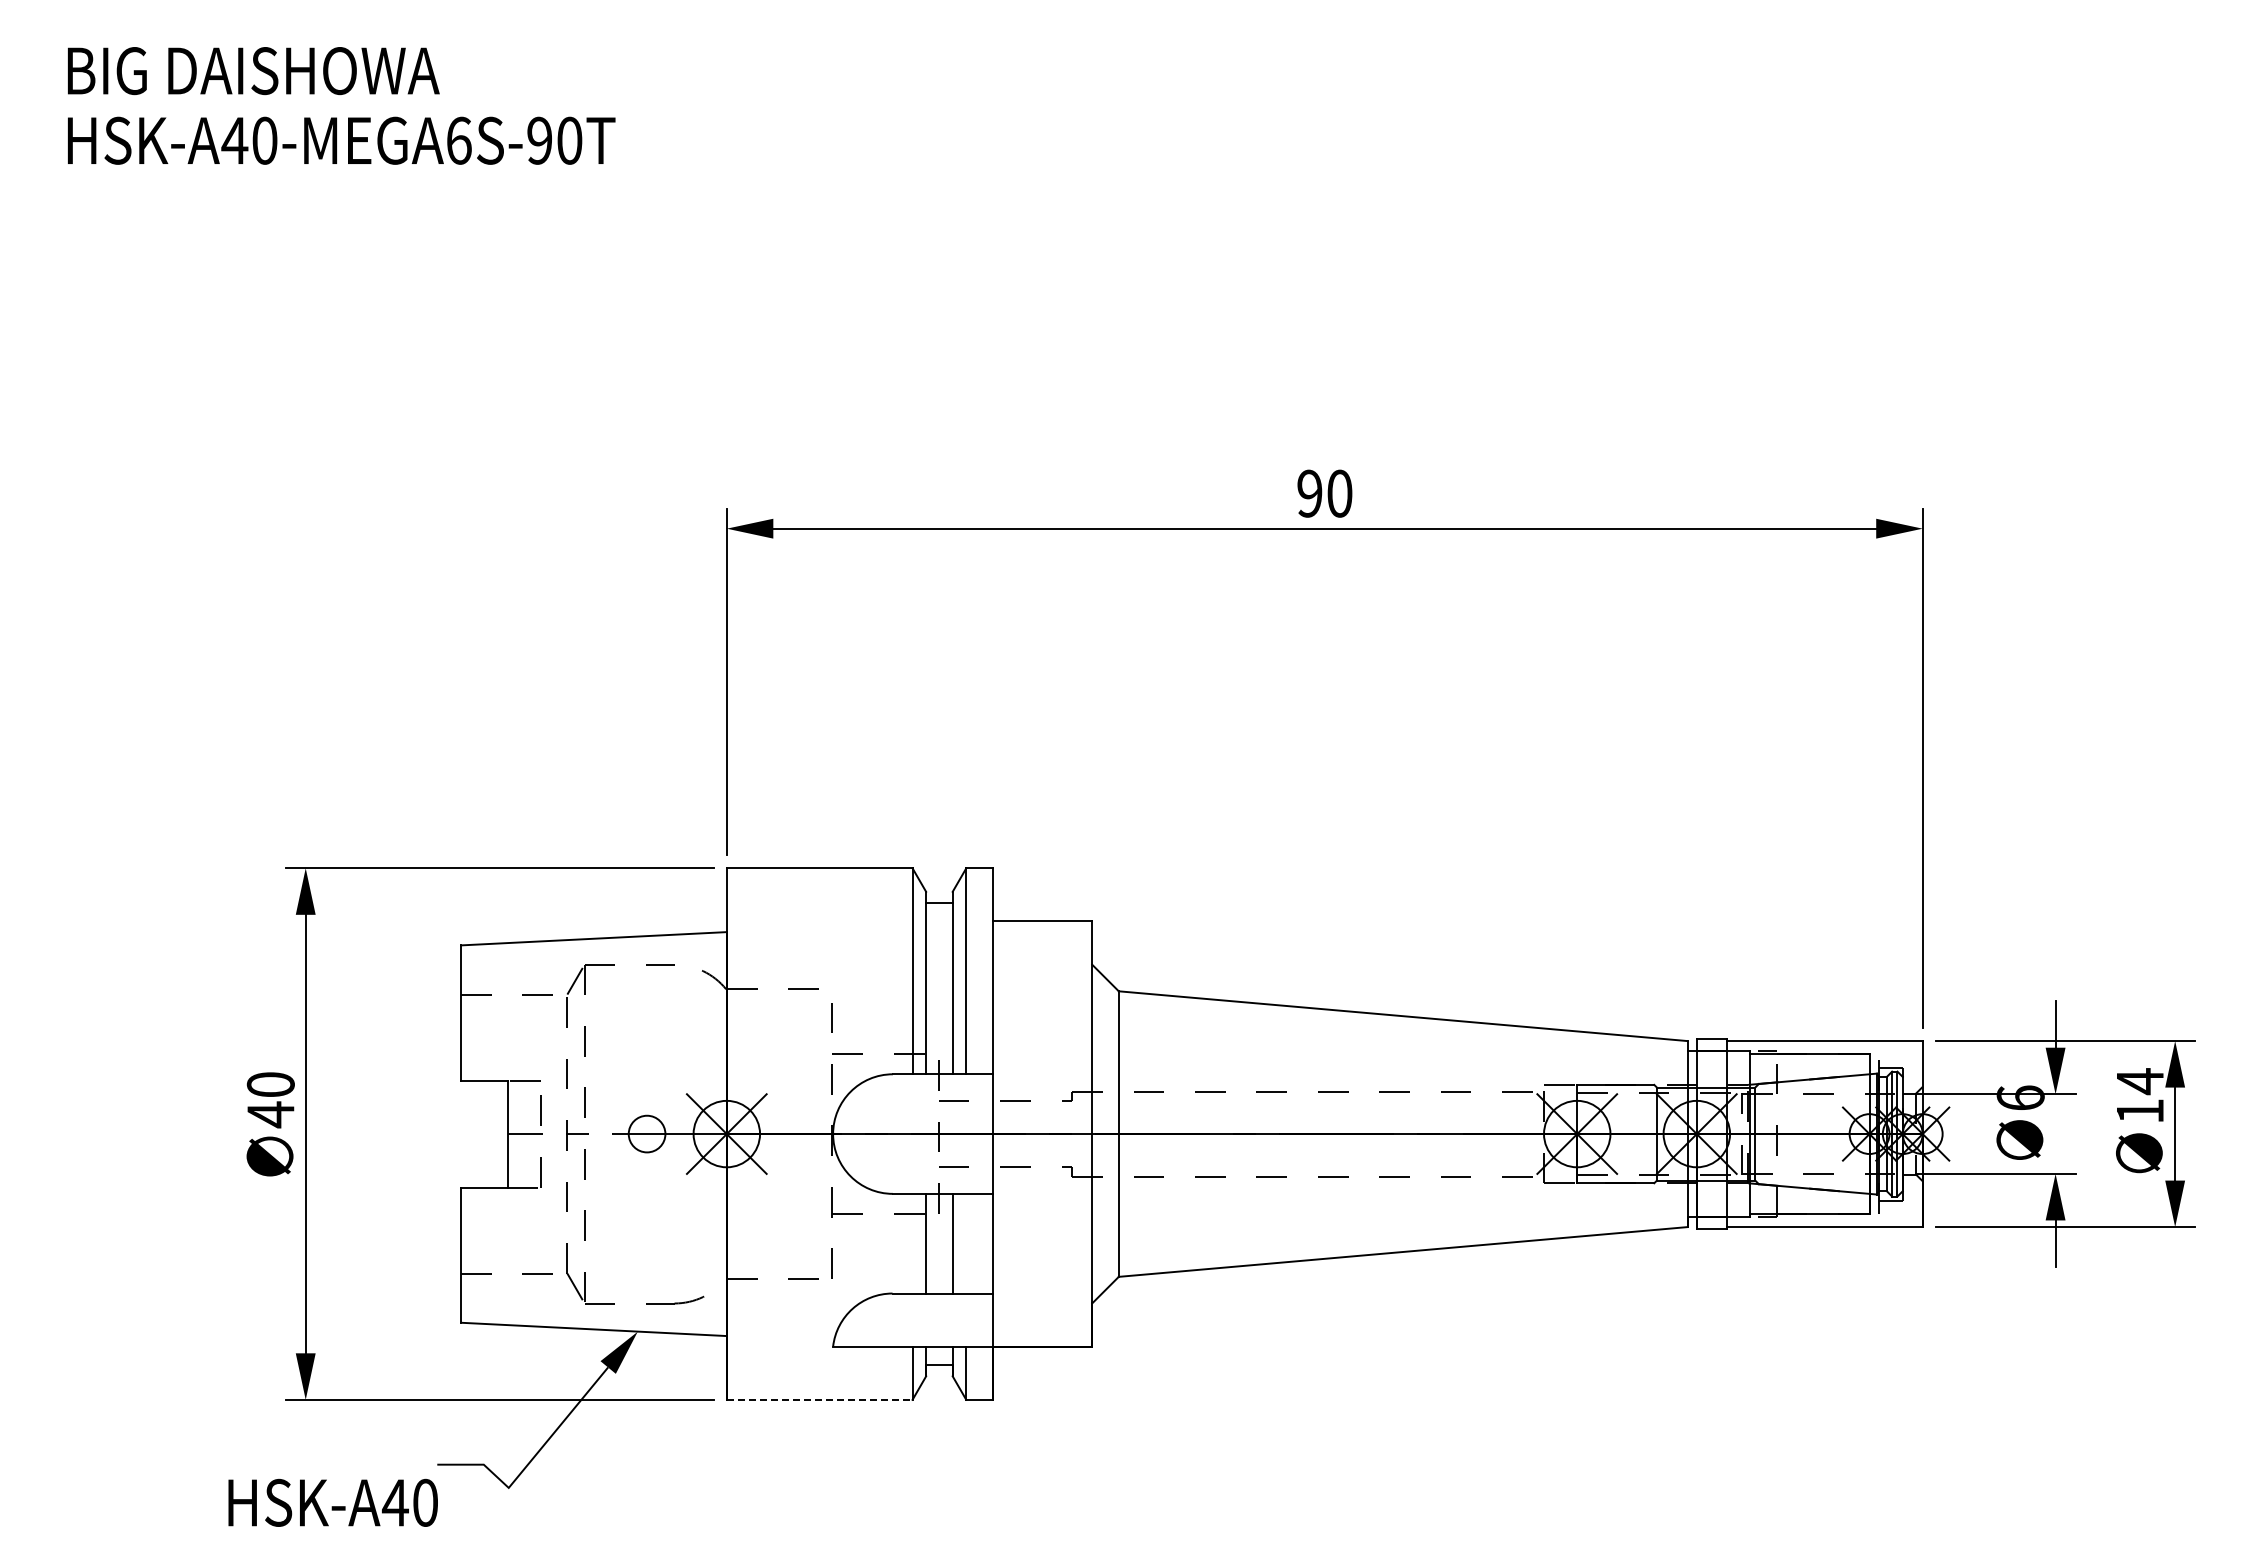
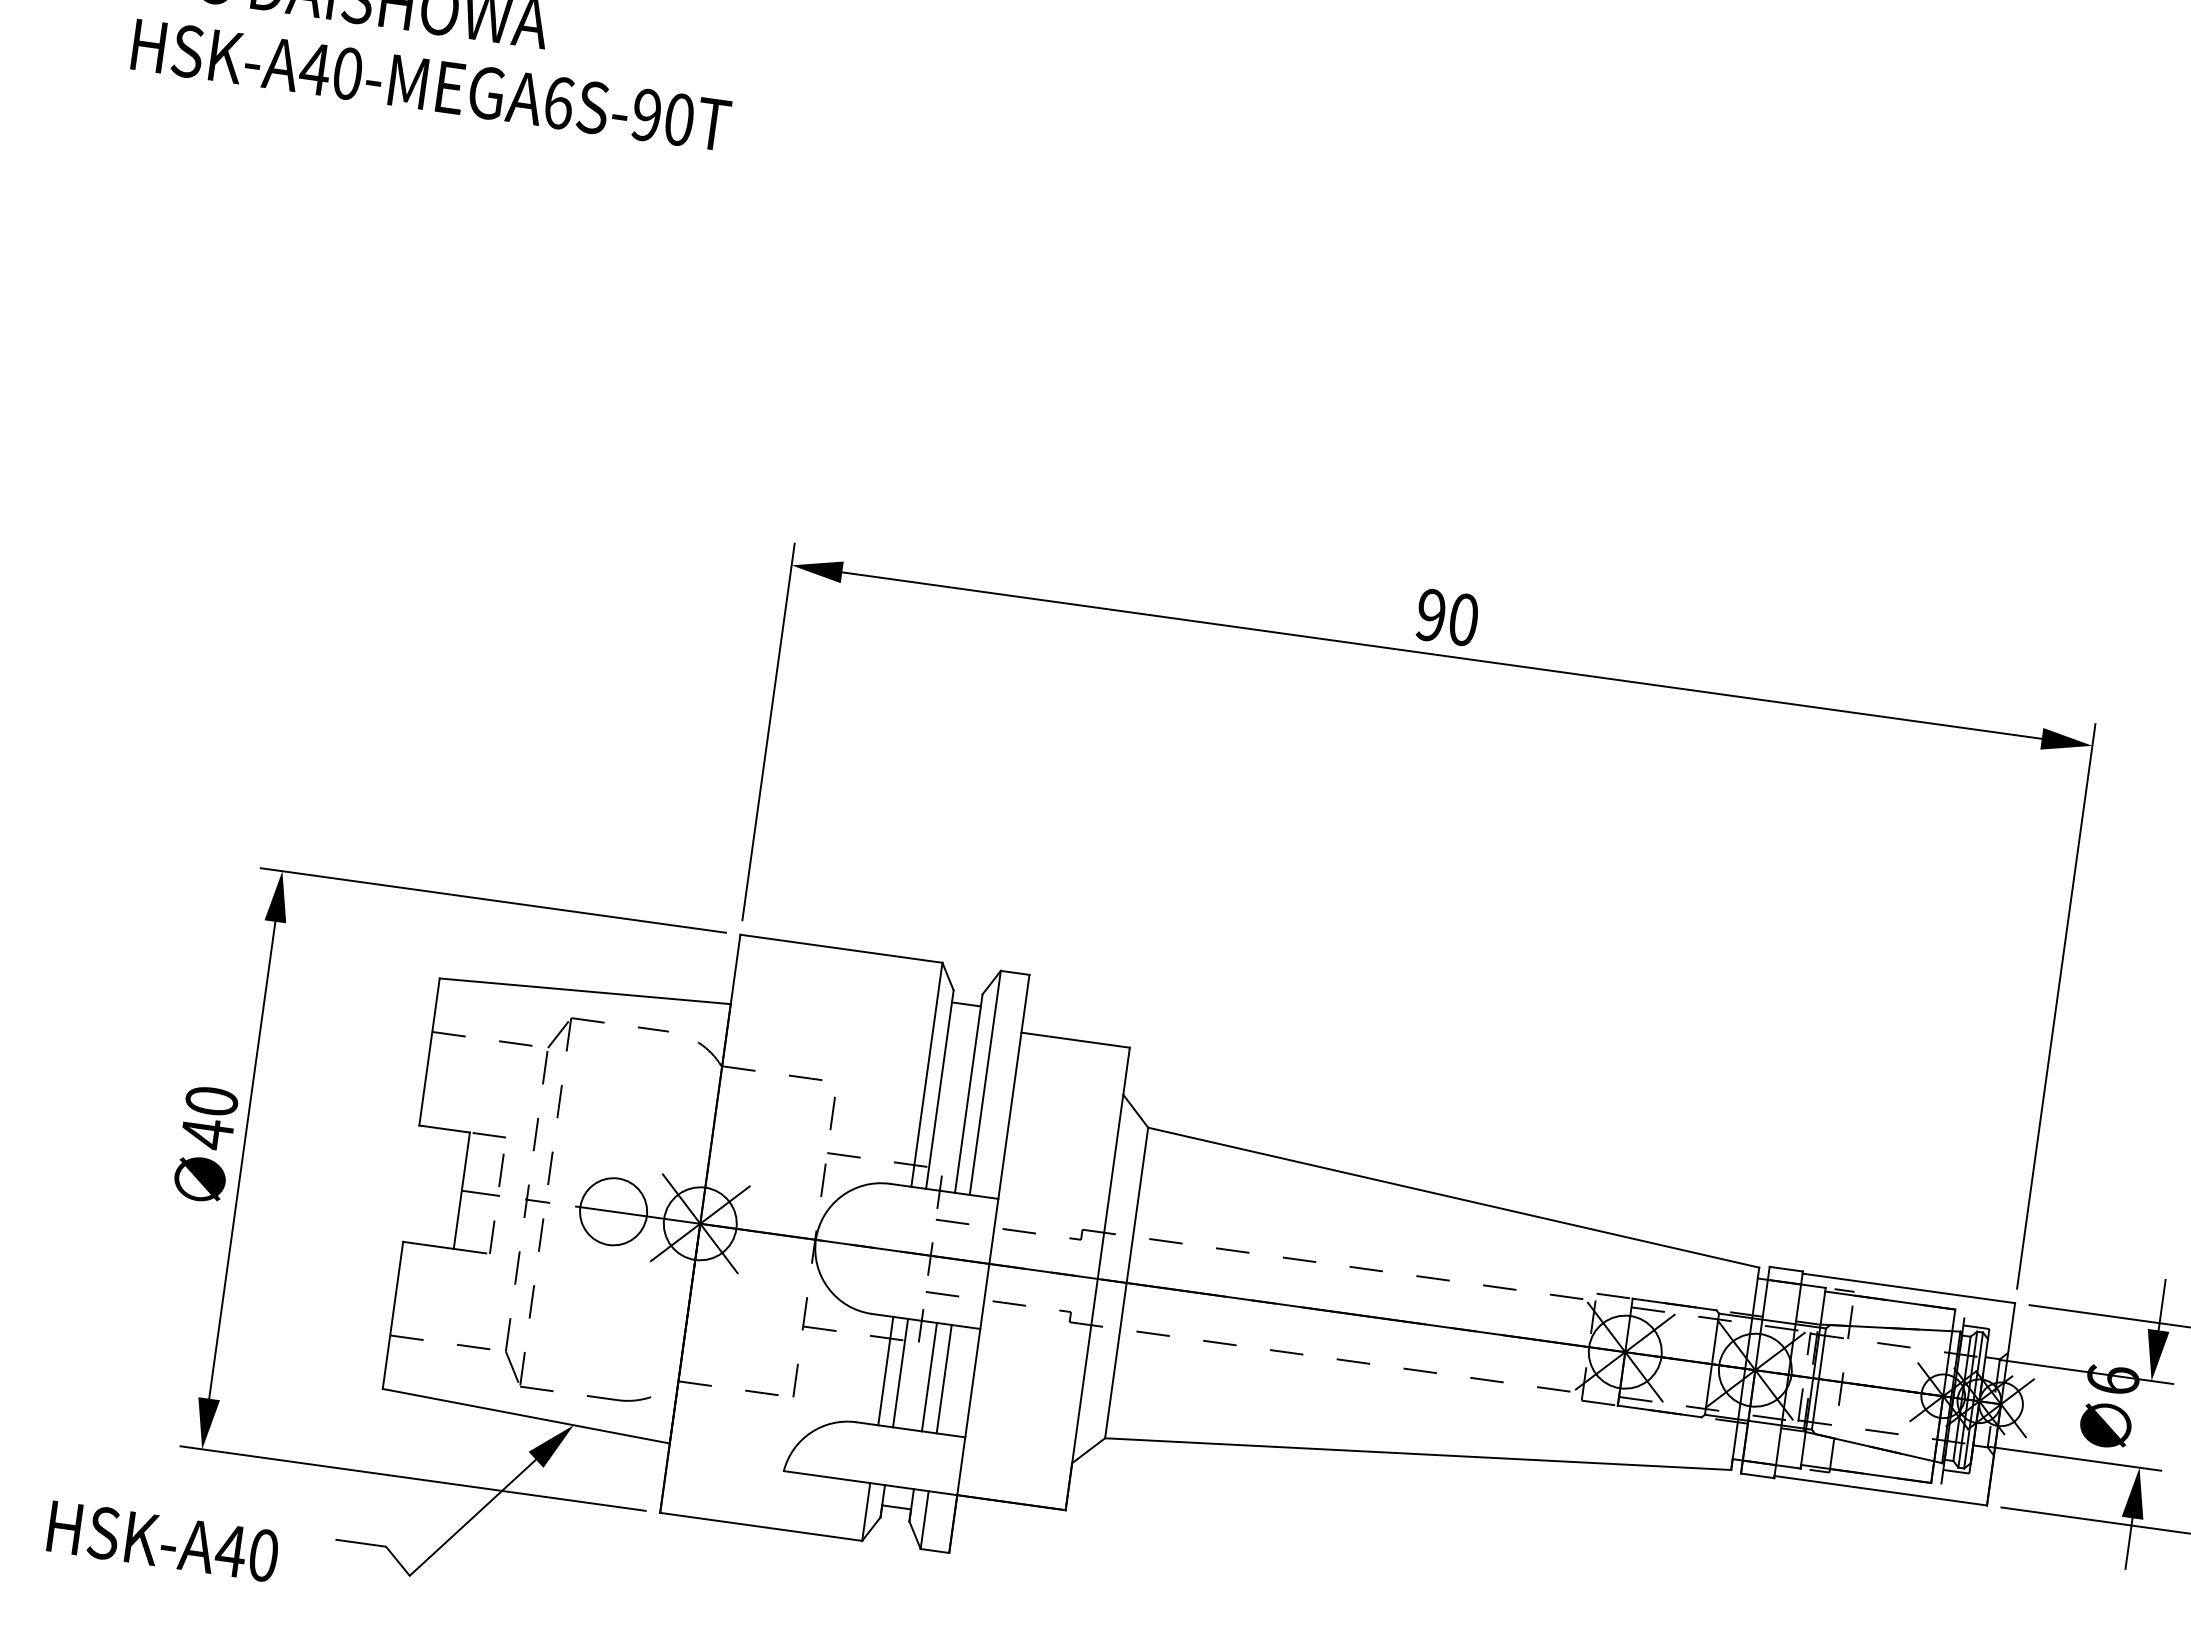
circle: (646, 1133) -> (613, 1211), size x1.67
line: (912, 1243) -> (885, 1370), added
line: (966, 1243) -> (944, 1379), added
line: (819, 1399) -> (761, 1526), dashed -> solid
text: (332, 1502) -> (162, 1541), moved

